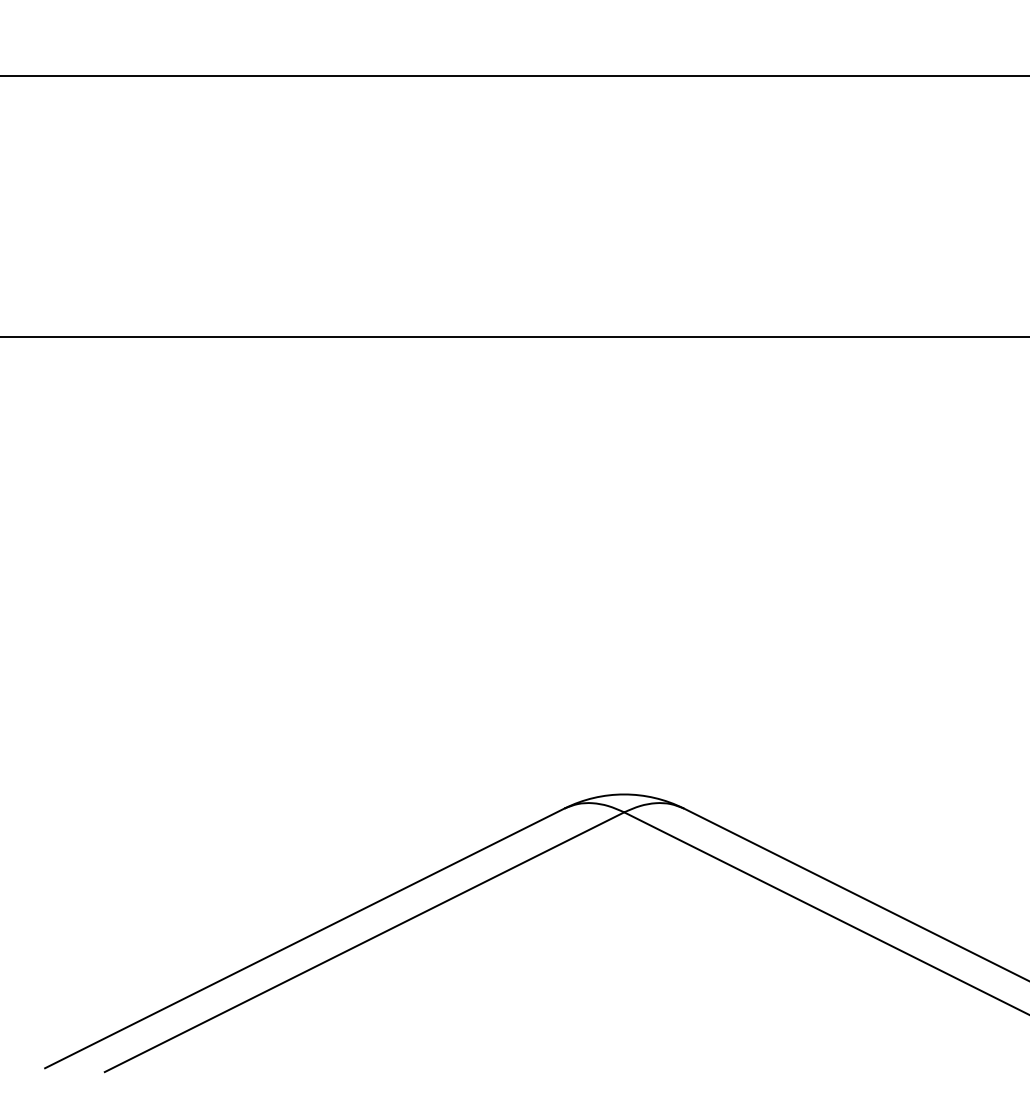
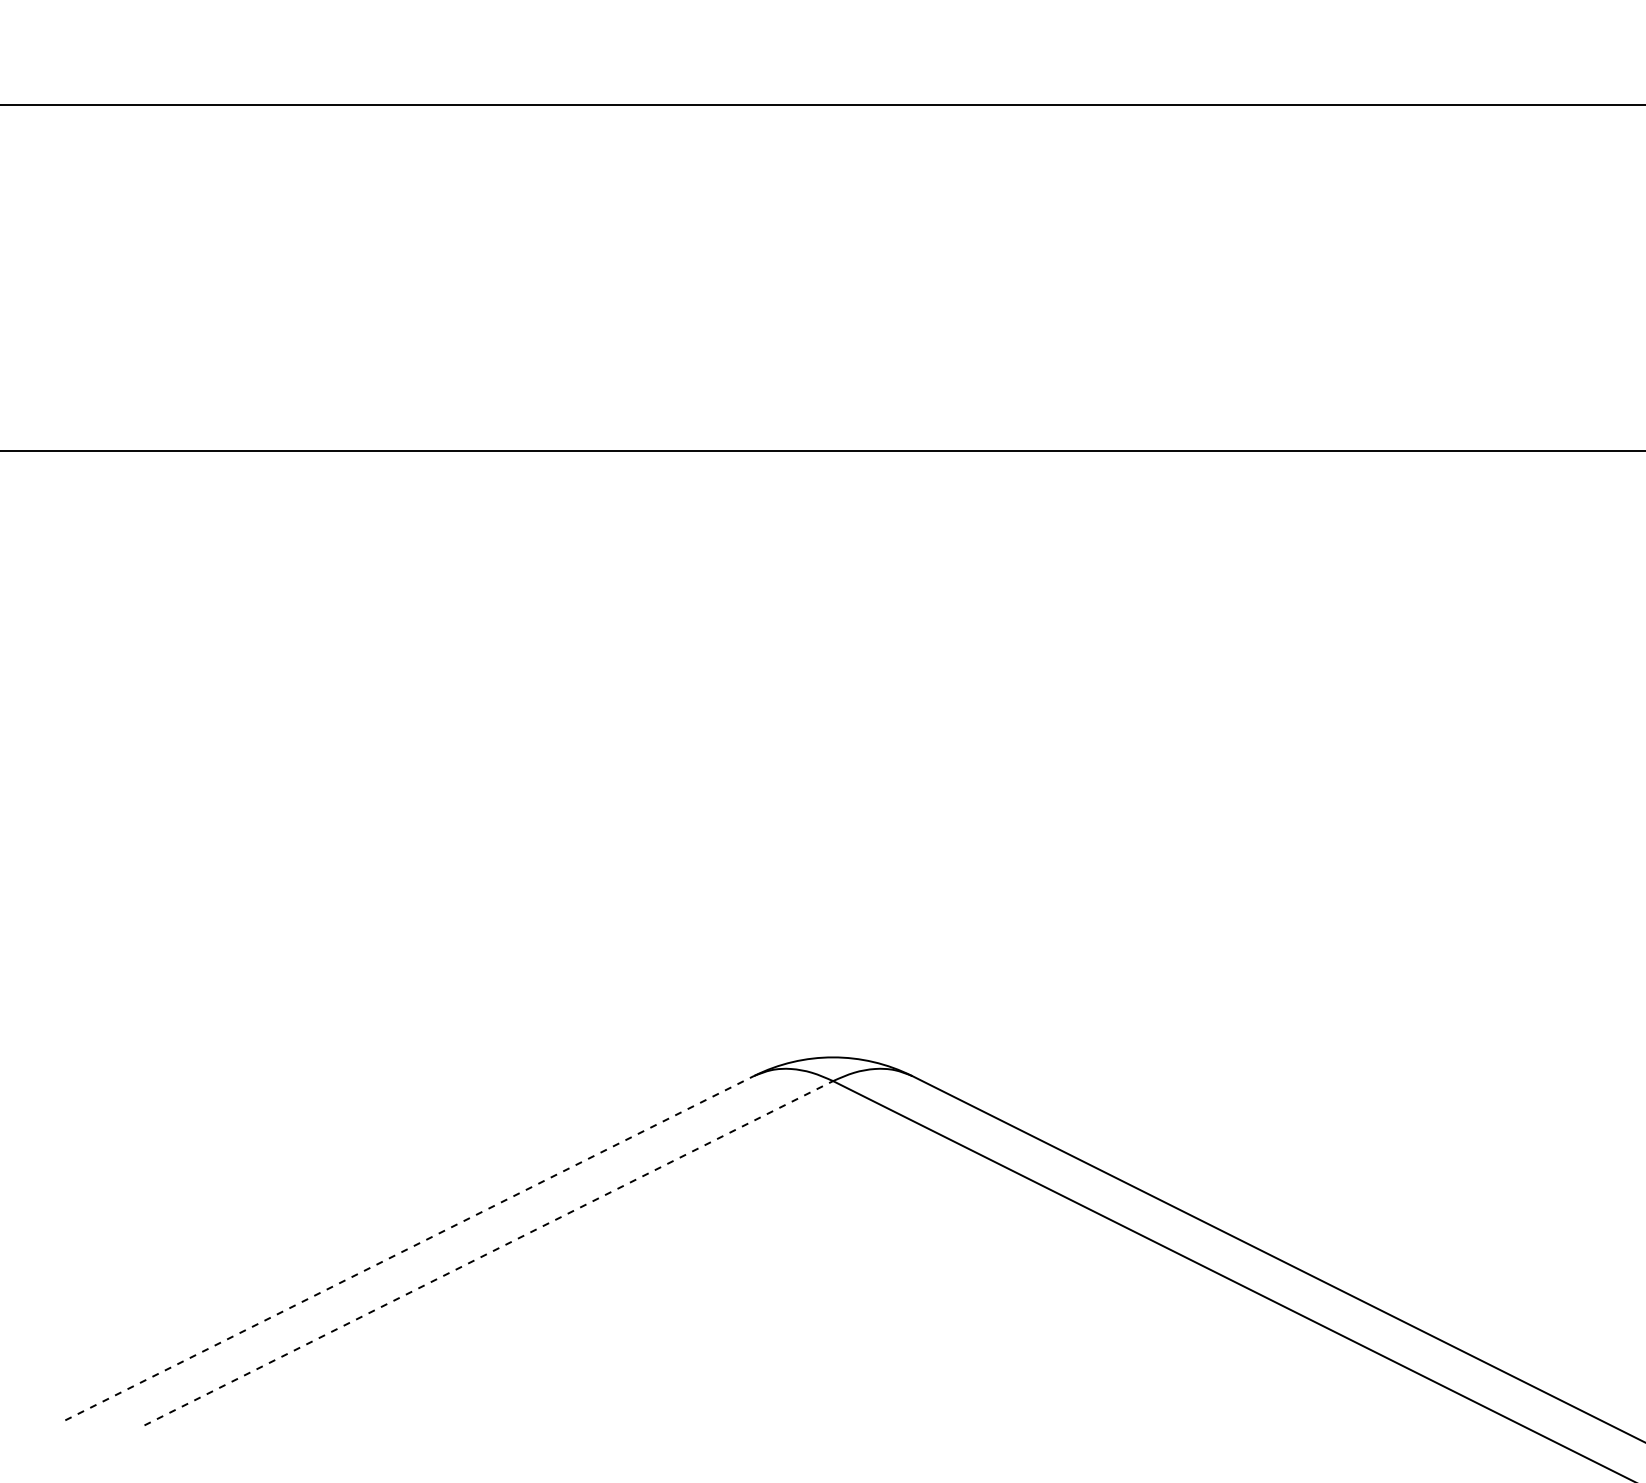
line: (304, 938) -> (409, 1248), solid -> dashed
line: (364, 942) -> (488, 1253), solid -> dashed

